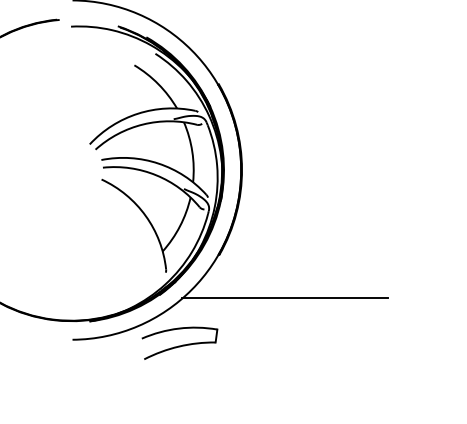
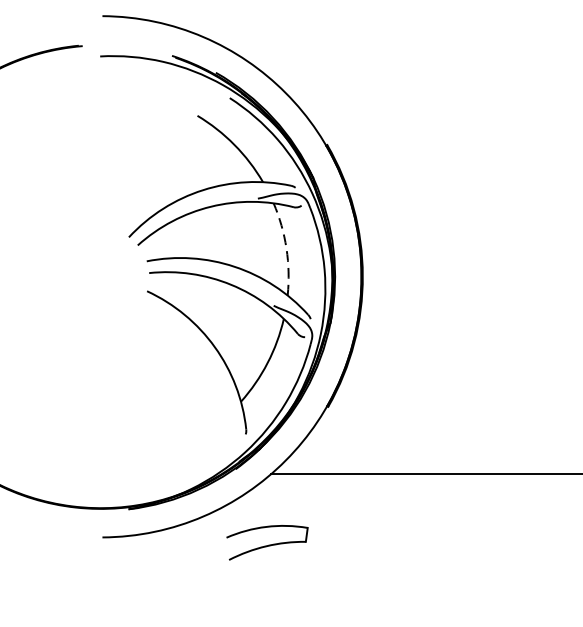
arc: (192, 151) -> (286, 248), solid -> dashed
part: (179, 342) -> (266, 541), size x0.7

